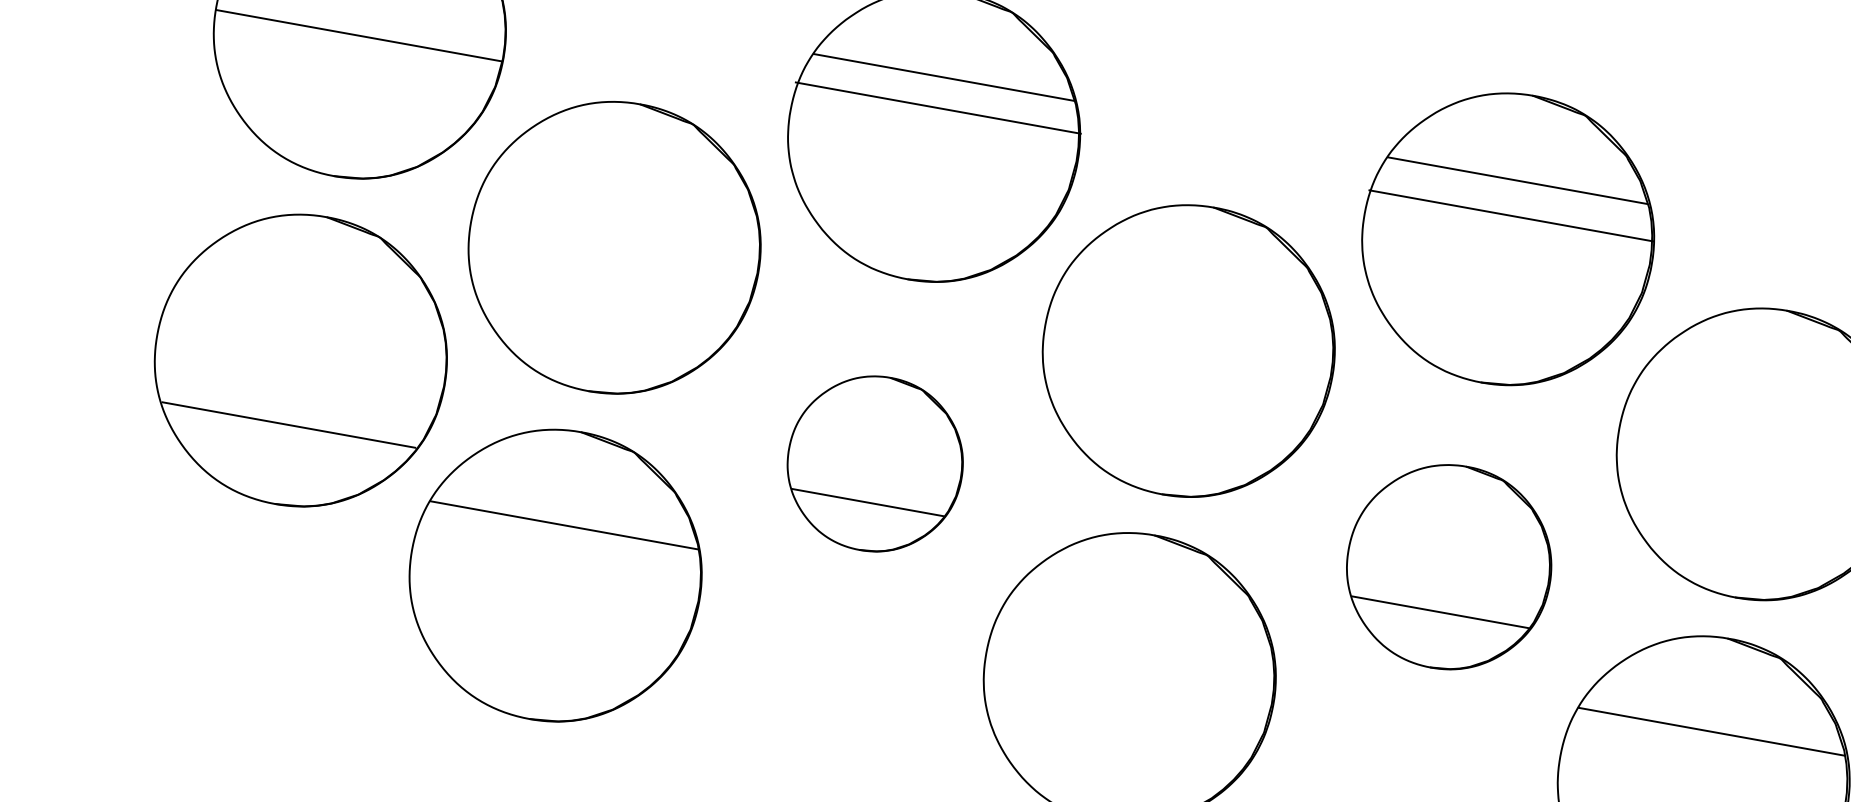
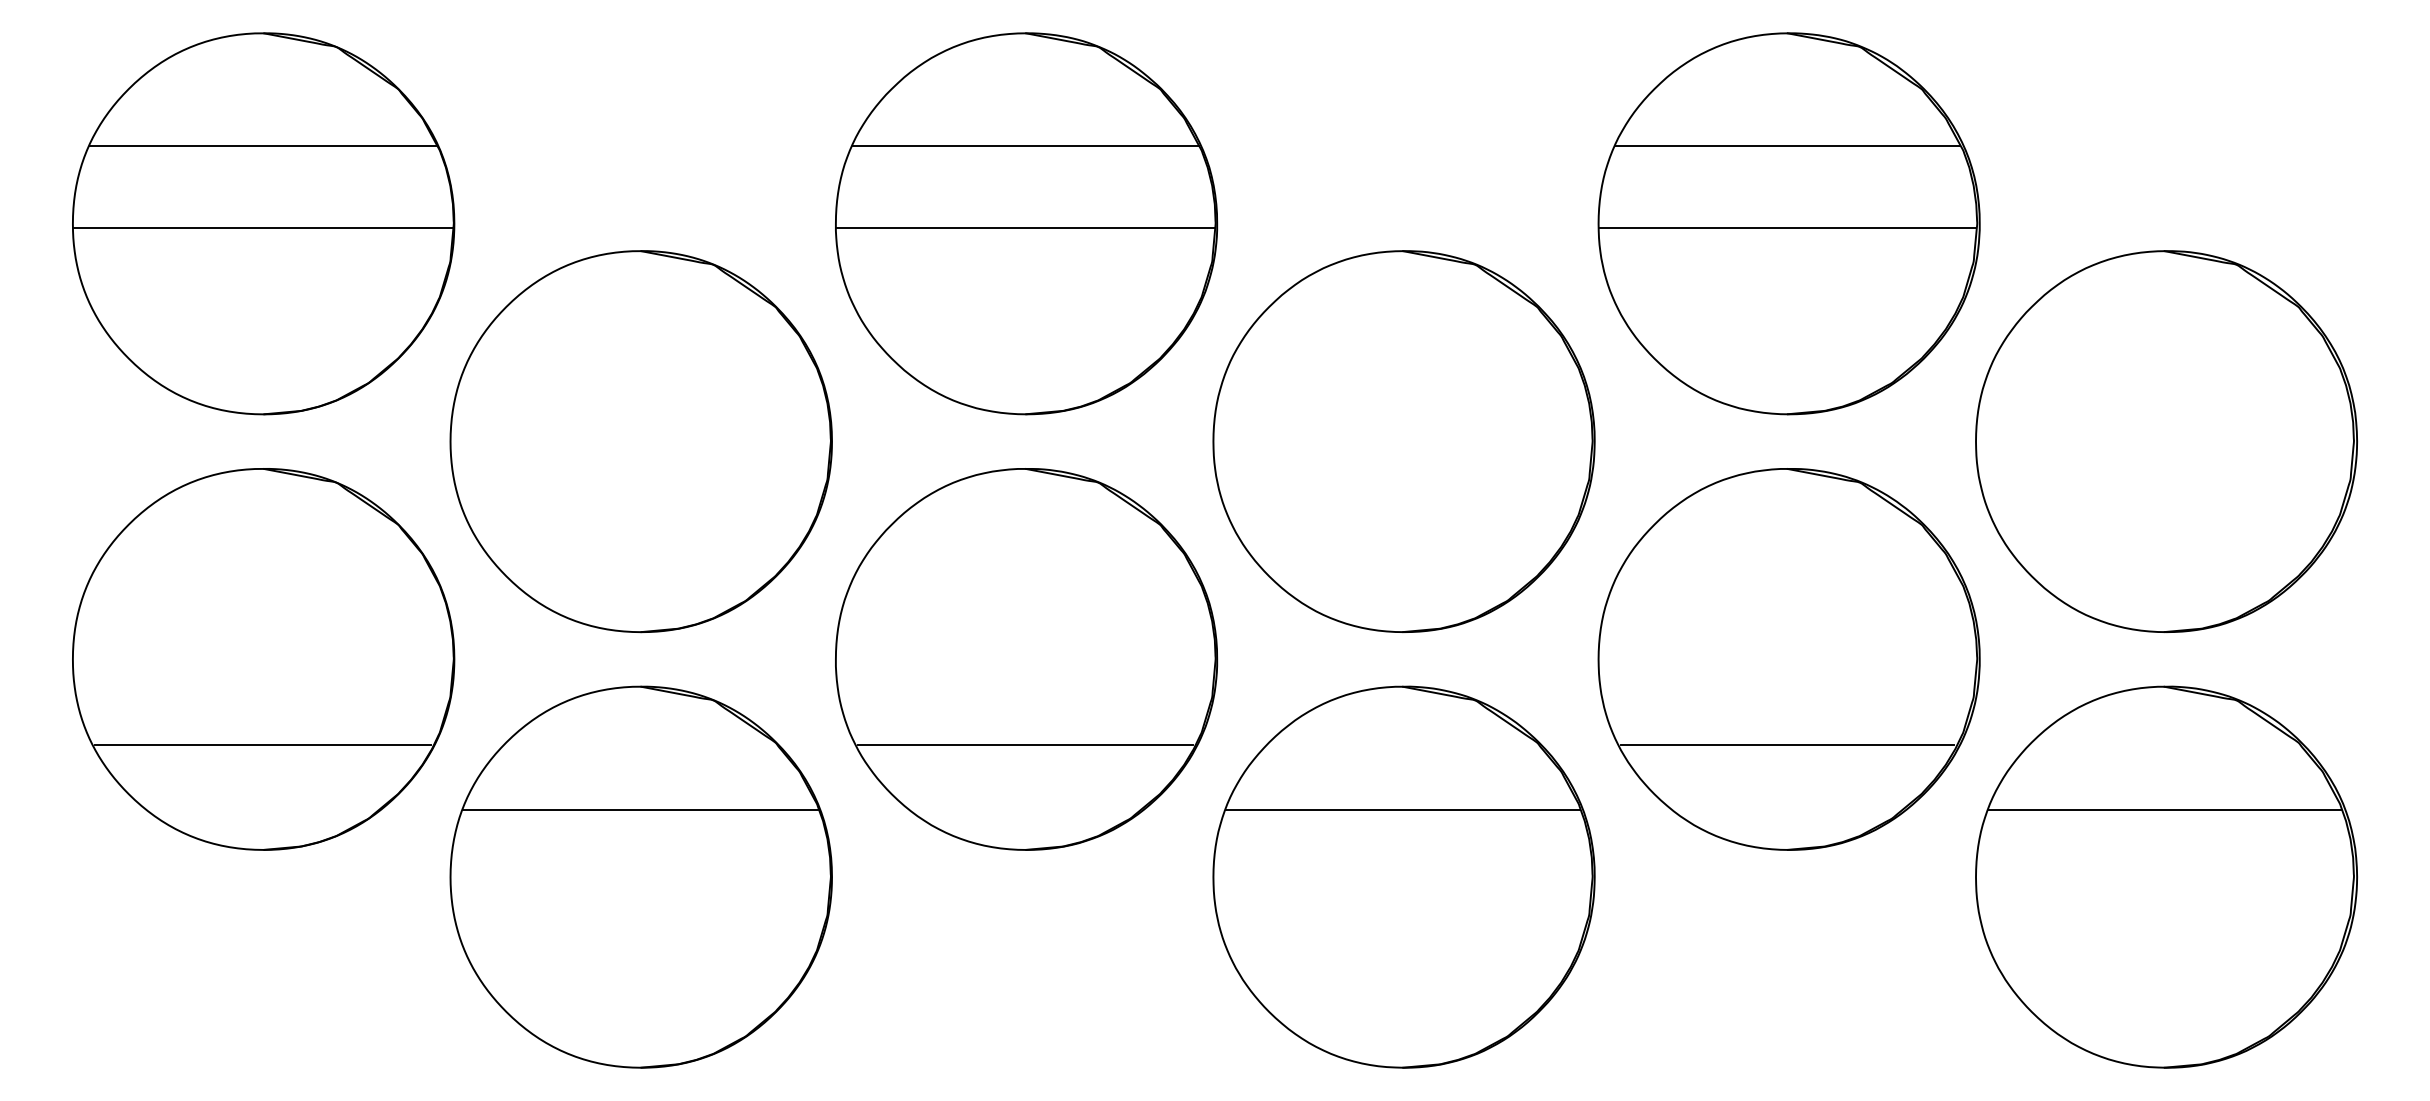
line: (938, 107) -> (1025, 227), moved
line: (1511, 215) -> (1787, 227), moved
part: (875, 463) -> (1026, 659), size x1.67
part: (1448, 567) -> (1788, 659), size x1.43
line: (1137, 628) -> (1402, 810), added

